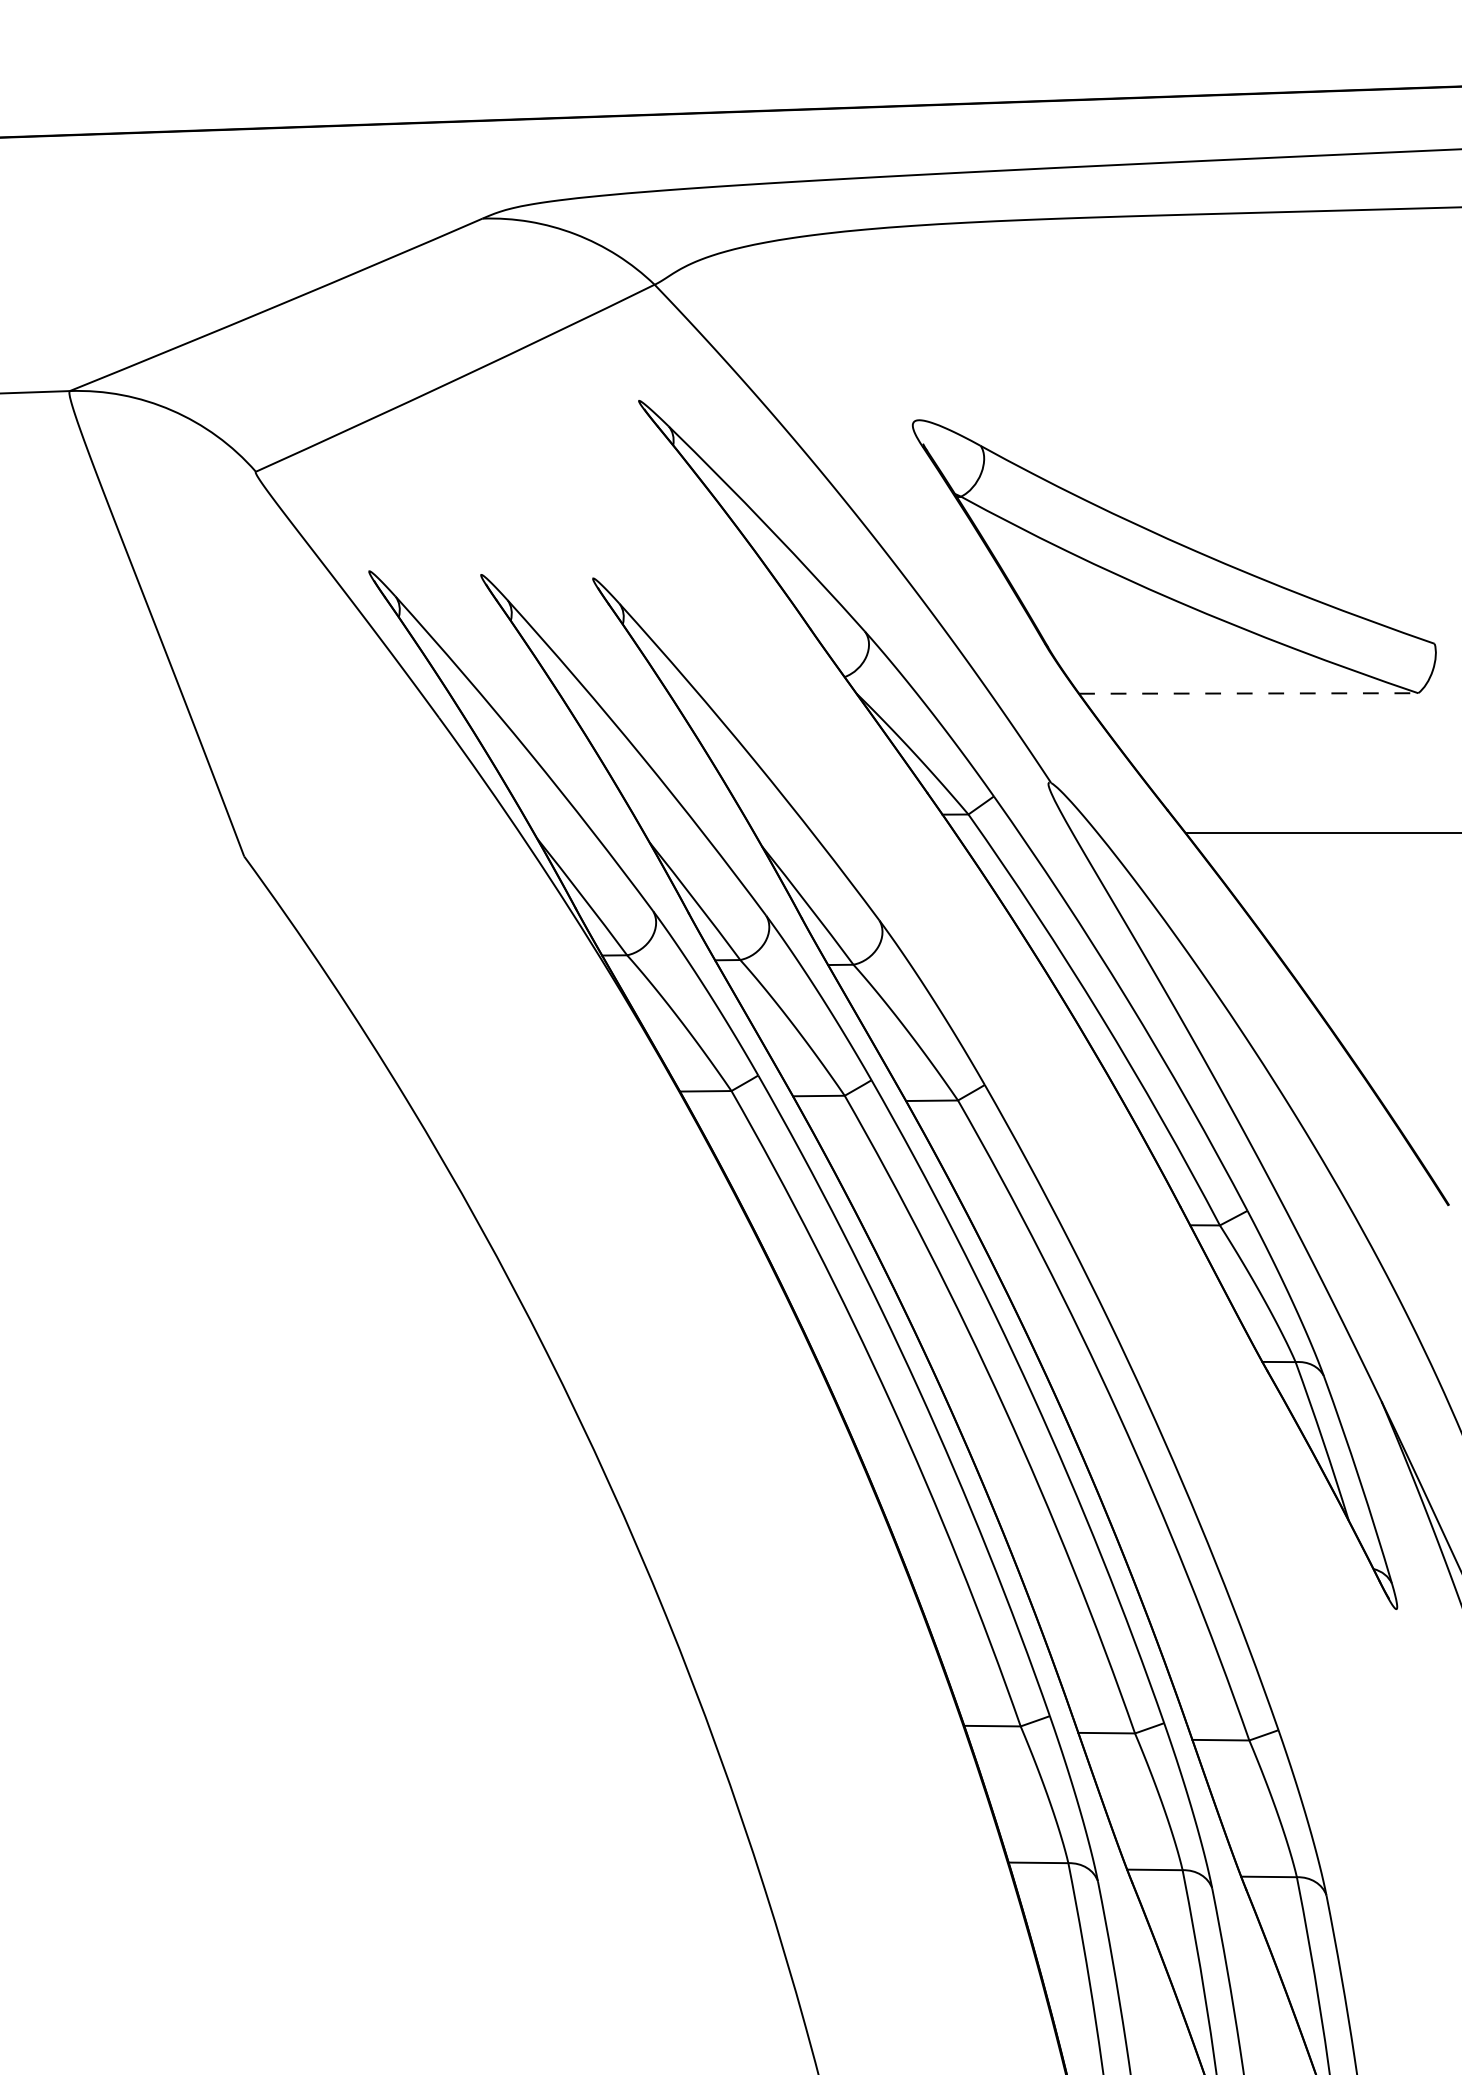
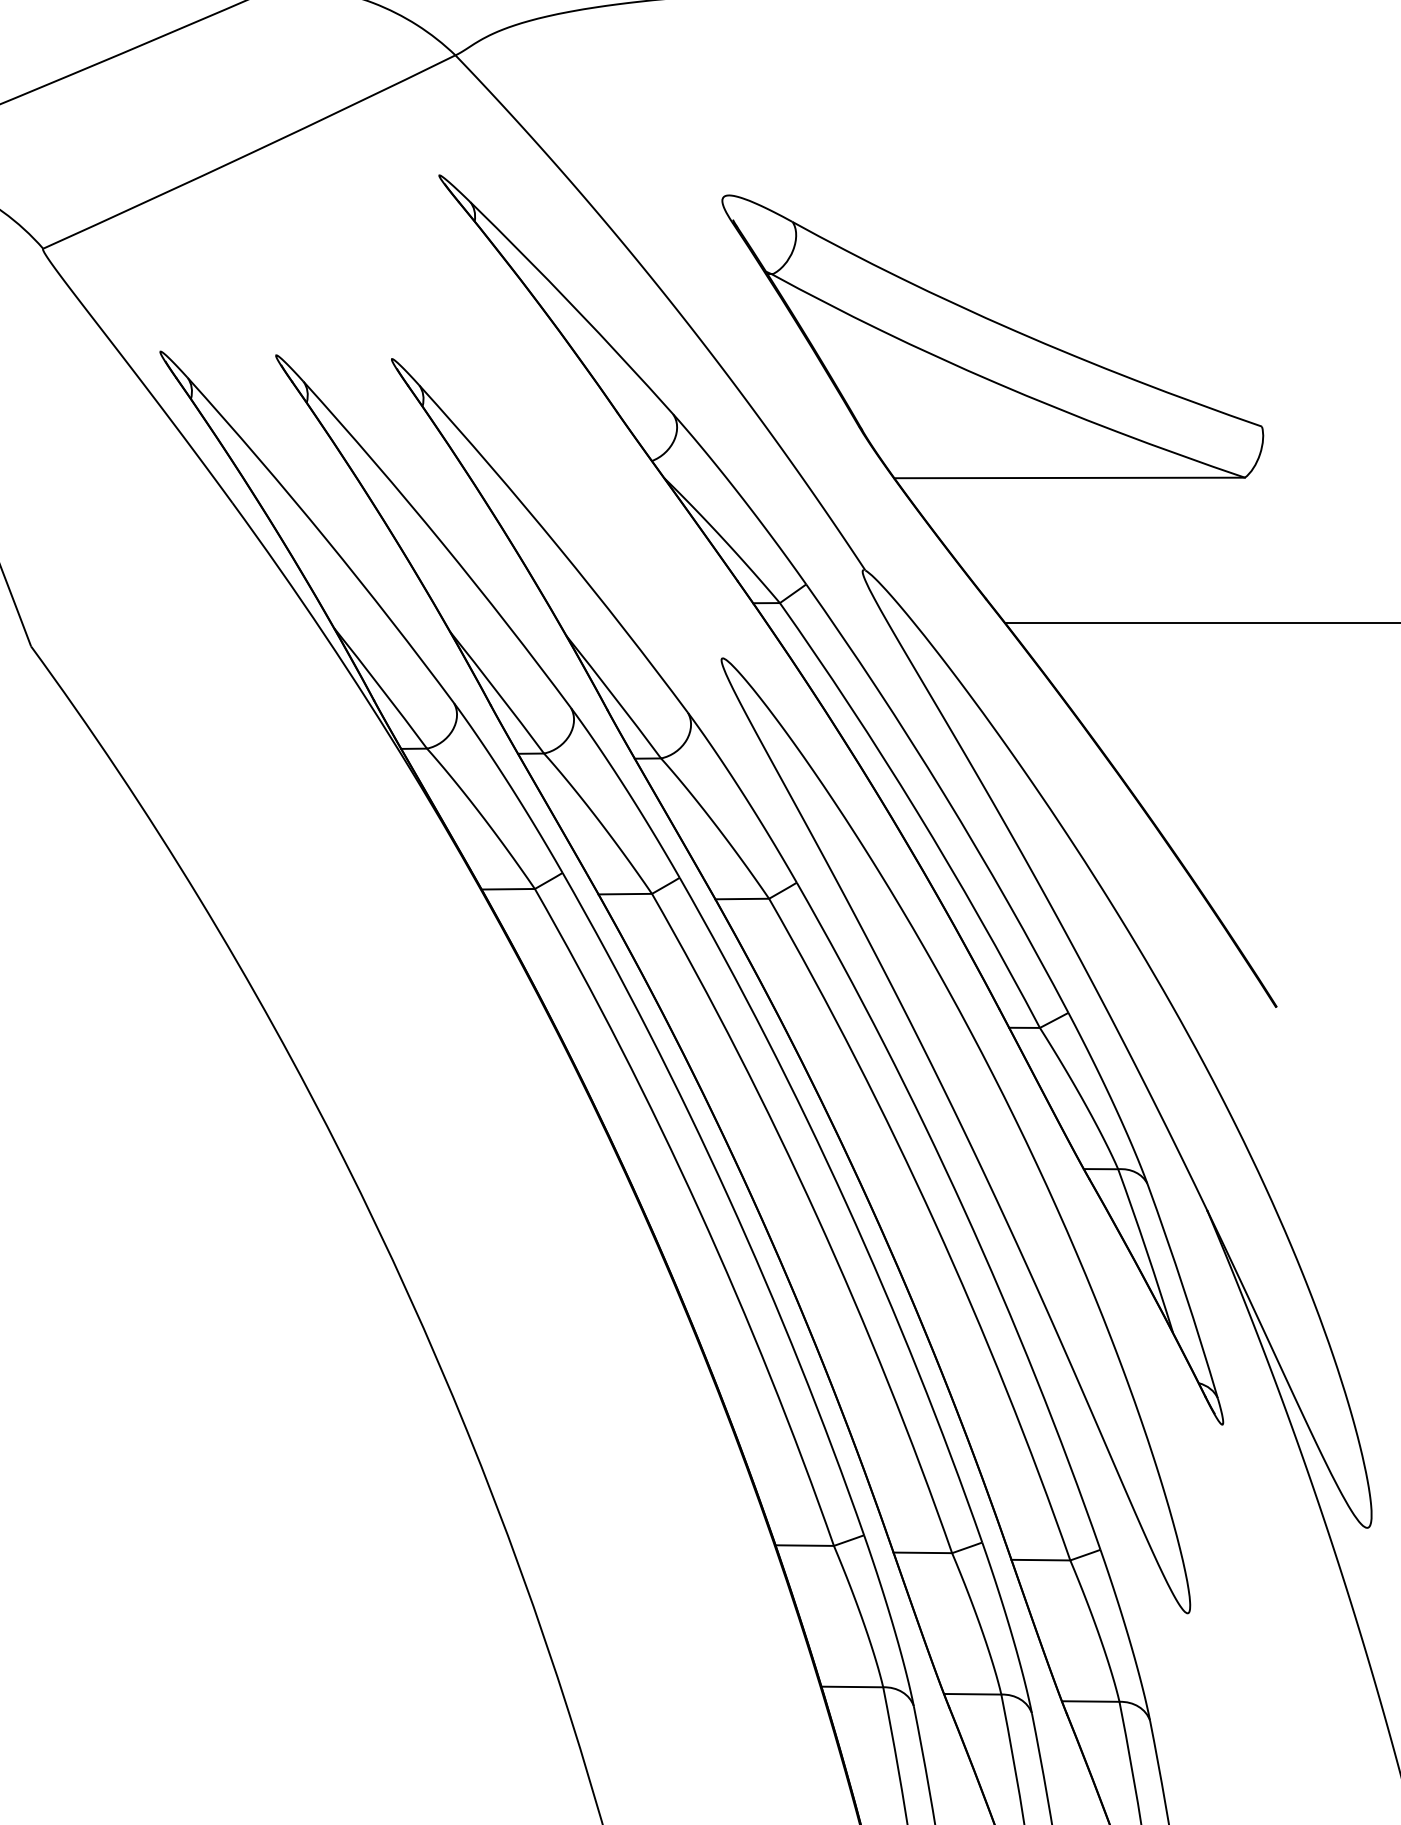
line: (1248, 693) -> (1069, 477), dashed -> solid
part: (1145, 1325) -> (962, 1131), added

